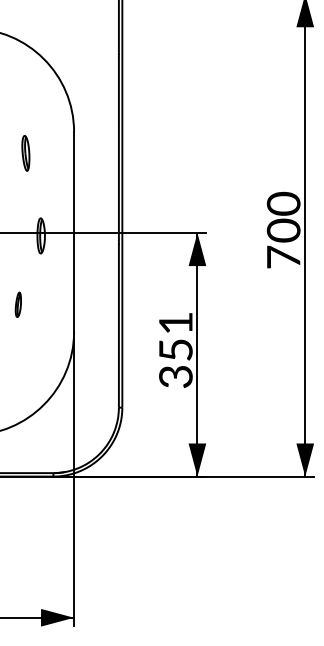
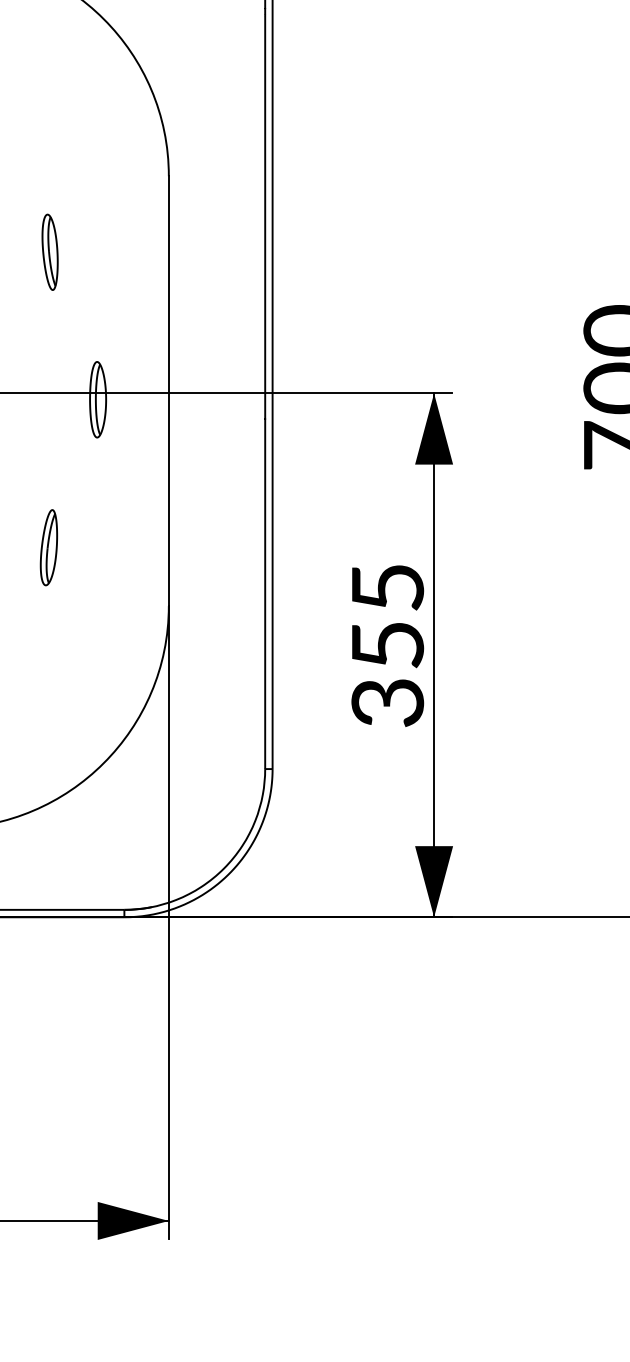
part: (25, 153) -> (49, 252), moved
part: (18, 304) -> (49, 547), size x1.43
text: (175, 323) -> (386, 588), 351 -> 355

